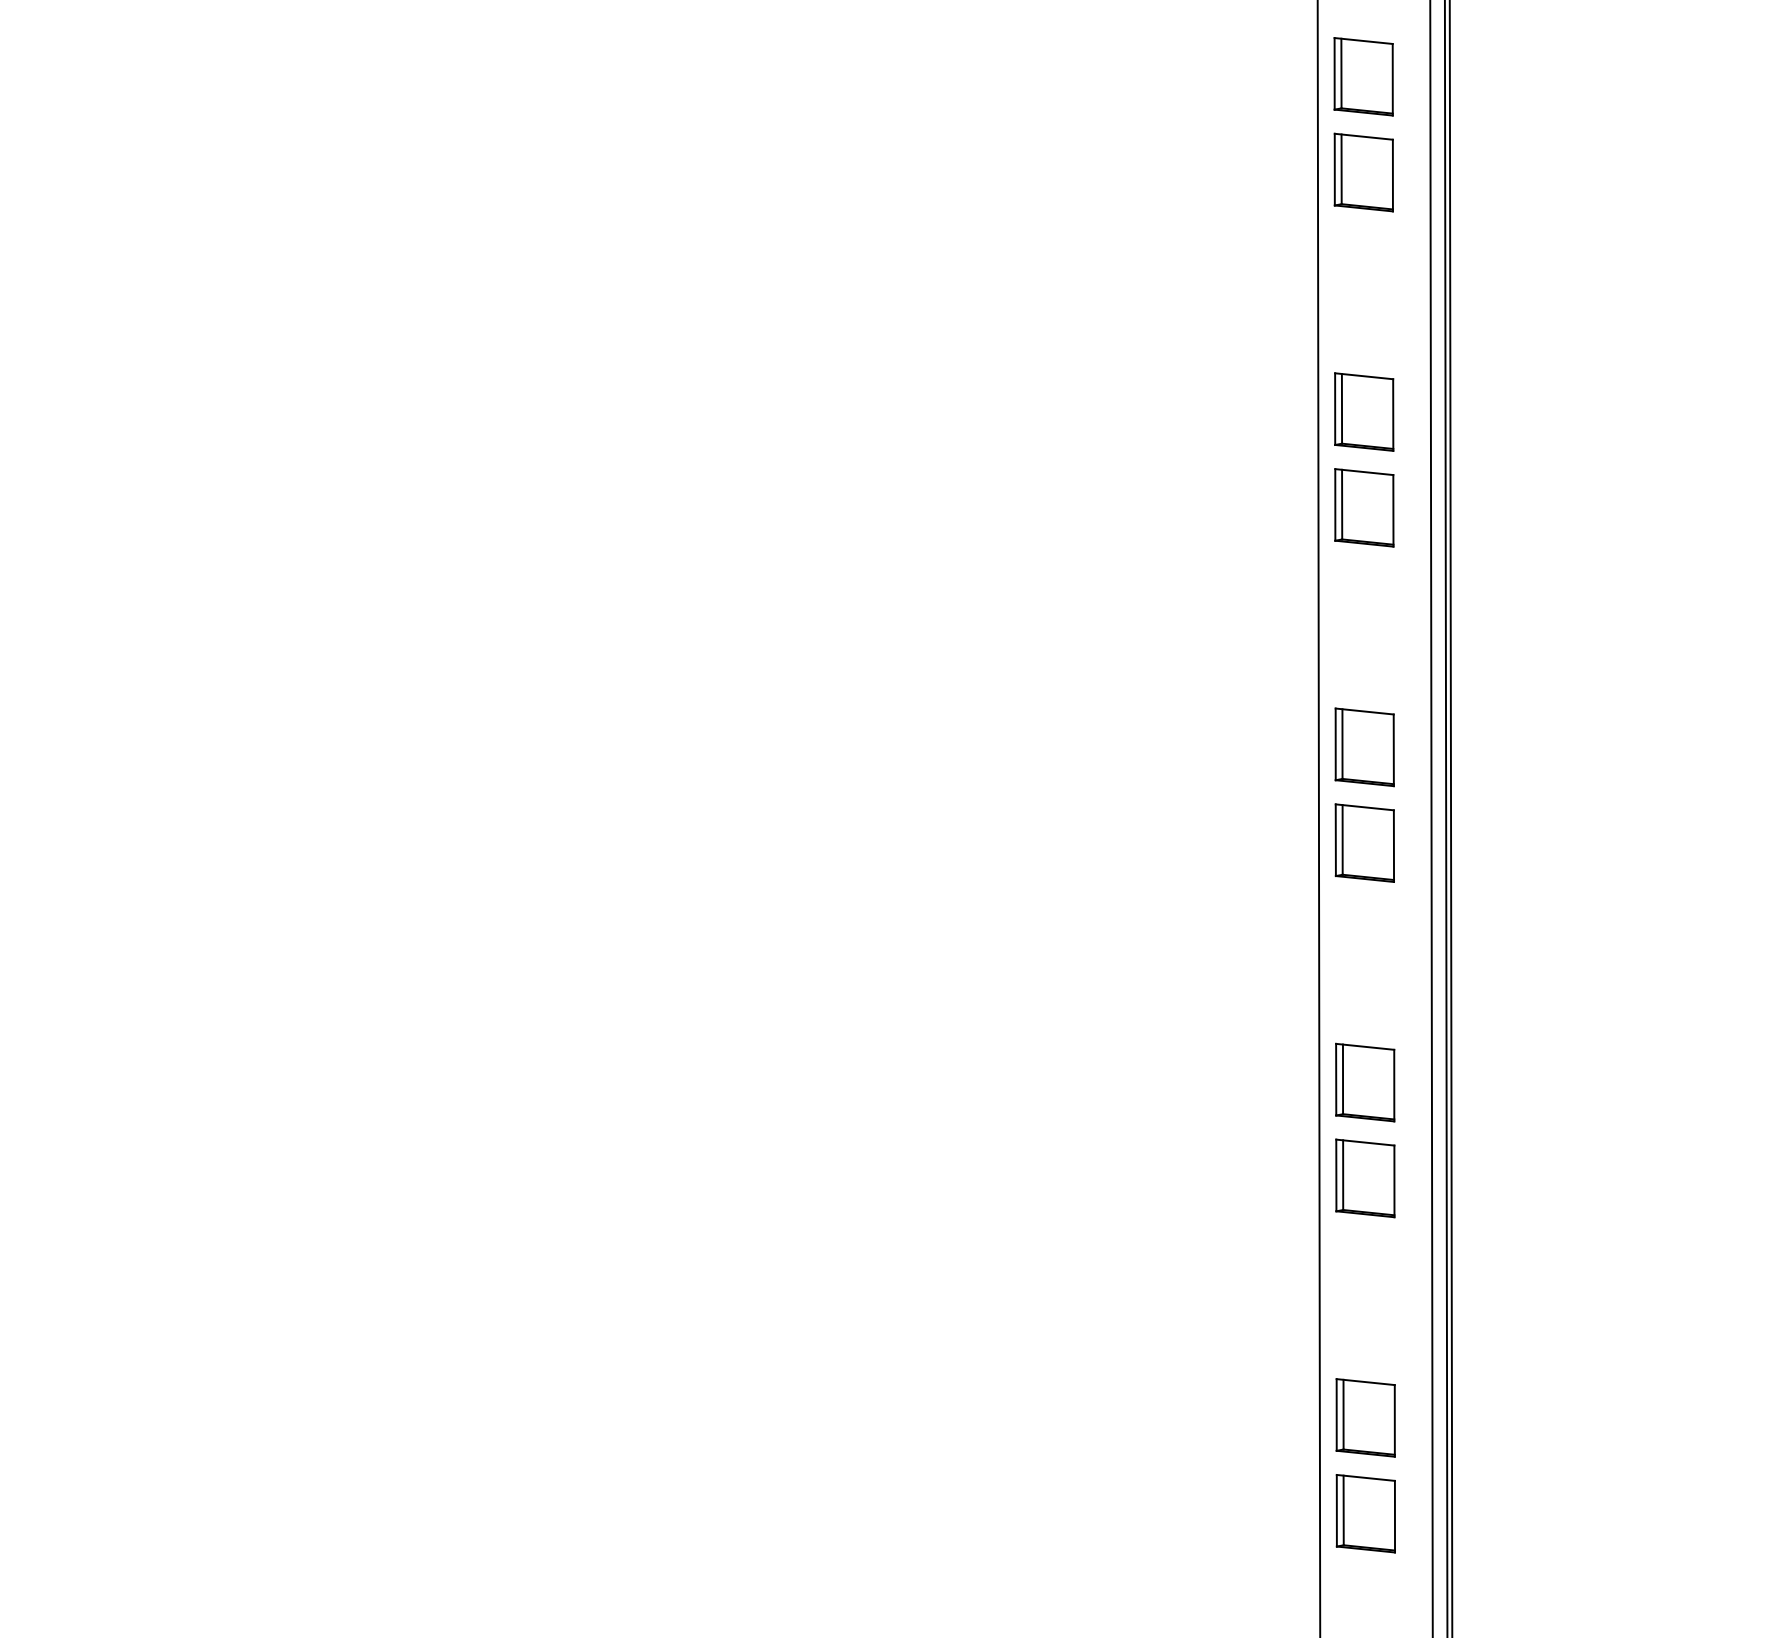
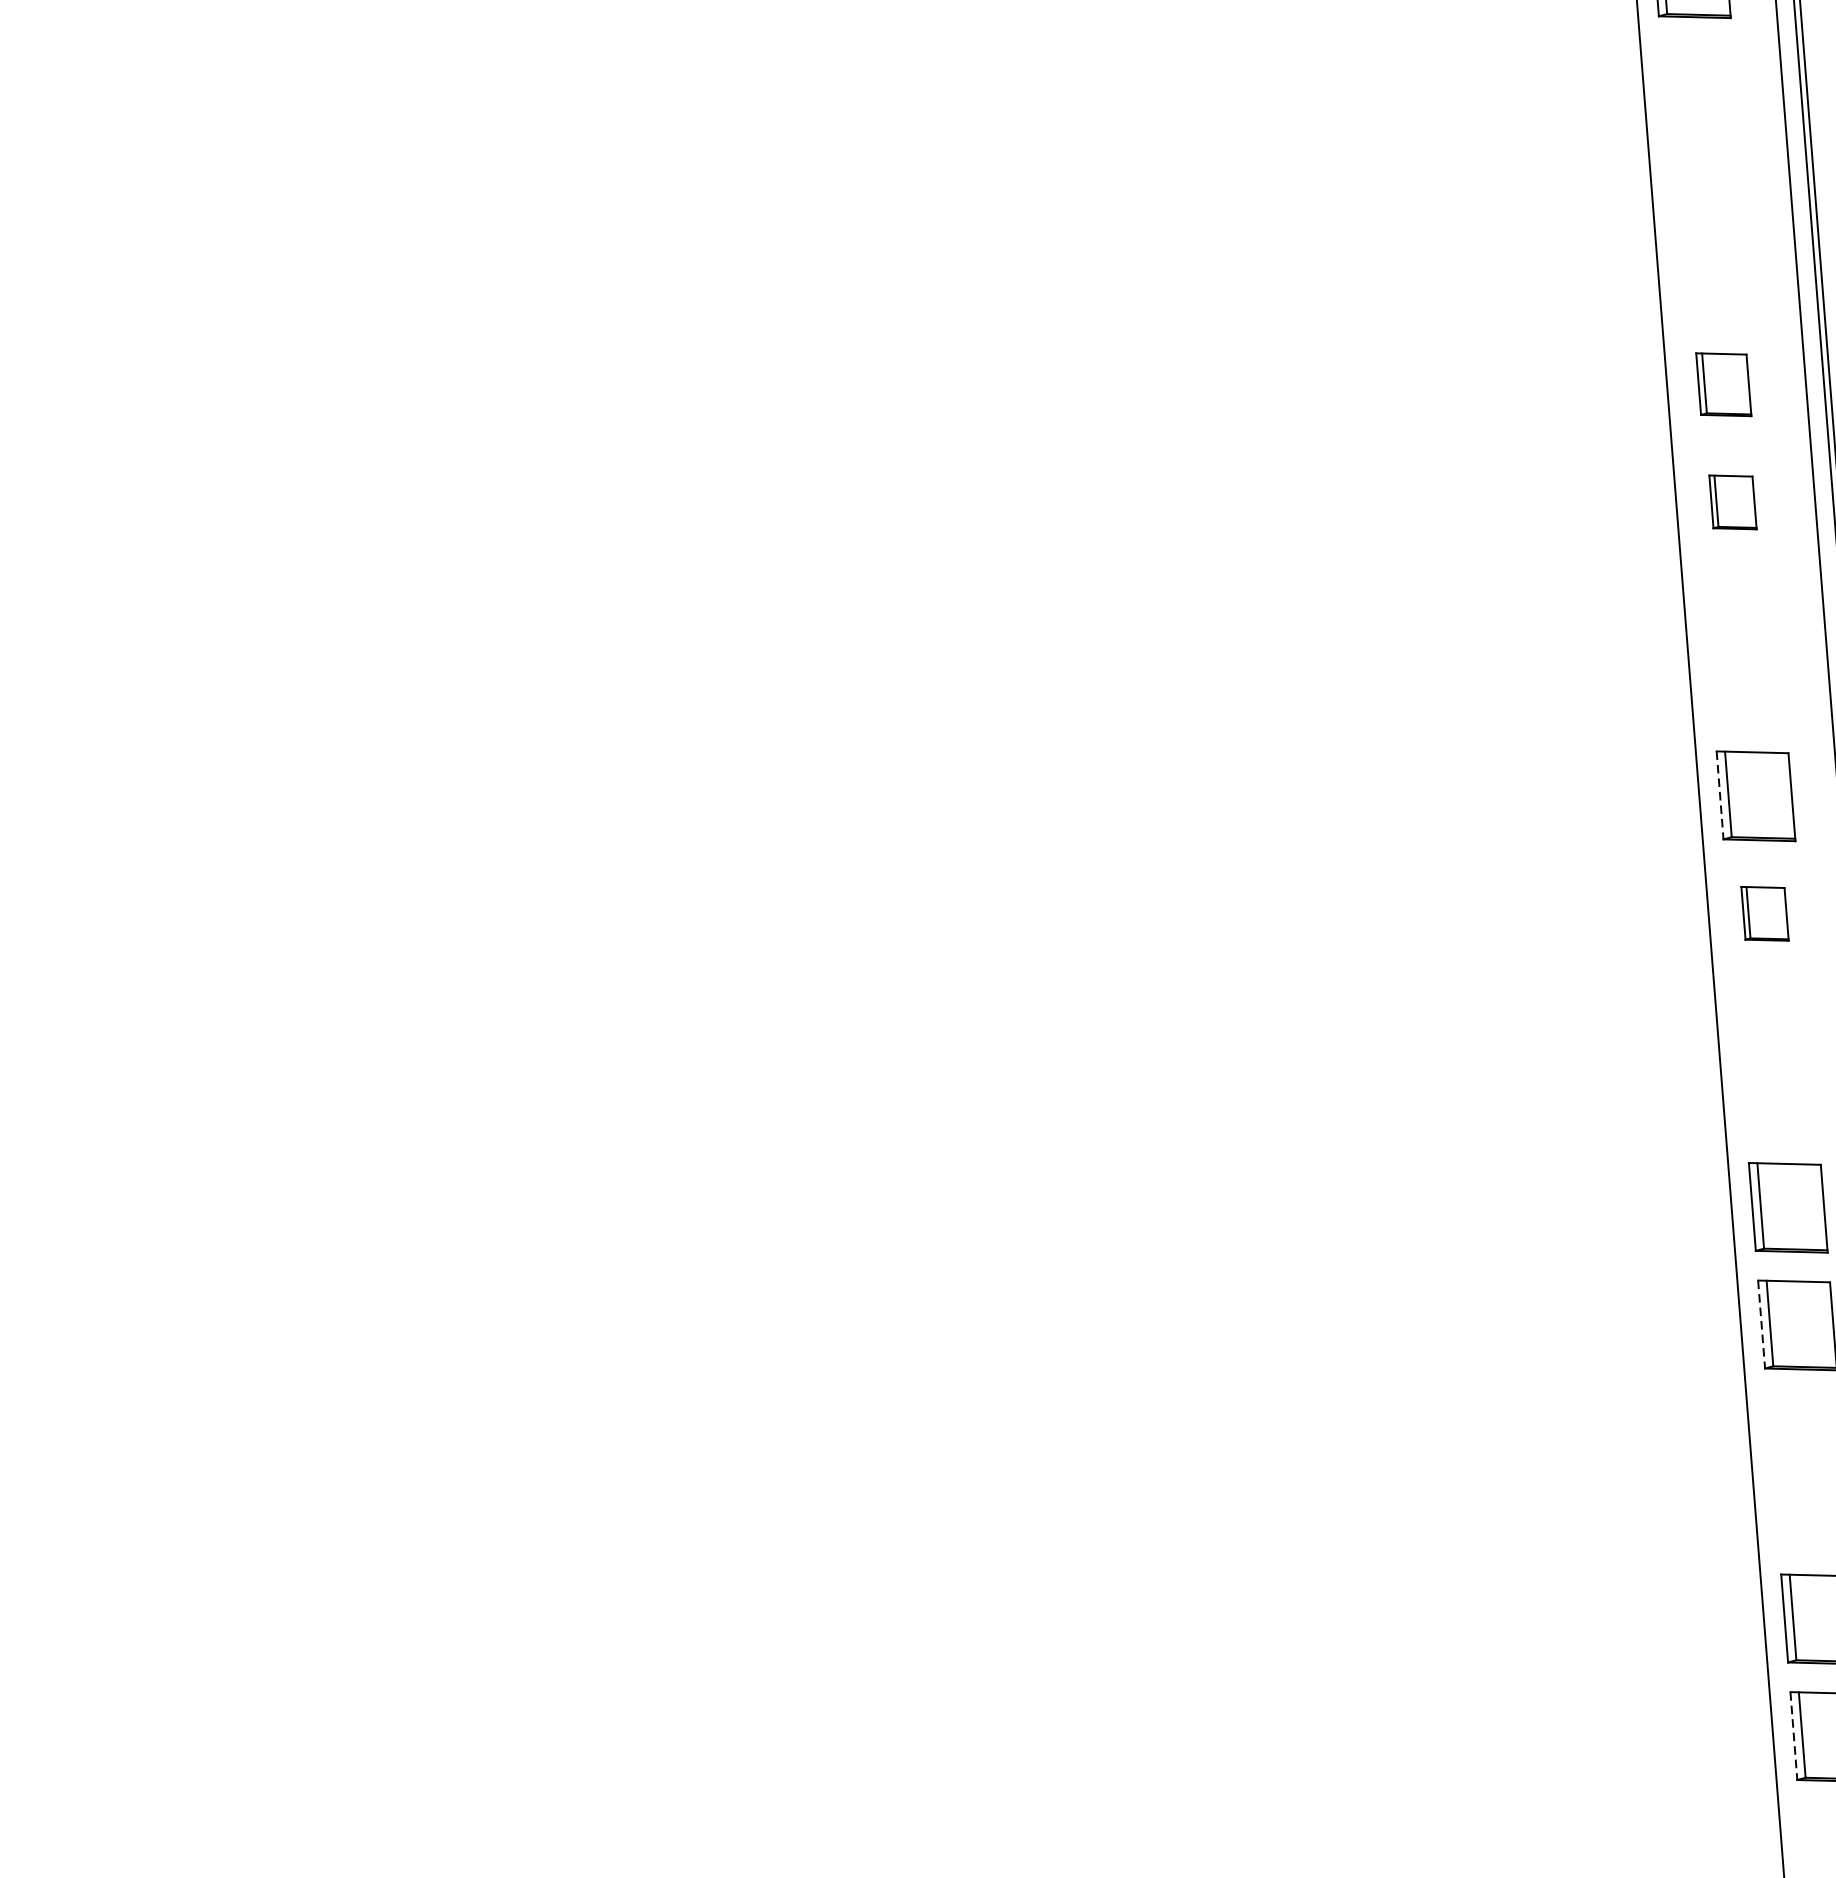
part: (1363, 172) -> (1700, 90), removed
part: (1364, 411) -> (1724, 384), size x0.7
part: (1364, 507) -> (1733, 501), size x0.6
line: (1335, 744) -> (1719, 795), solid -> dashed
part: (1364, 842) -> (1764, 913), size x0.6
line: (1336, 1175) -> (1761, 1324), solid -> dashed
line: (1336, 1510) -> (1793, 1735), solid -> dashed

